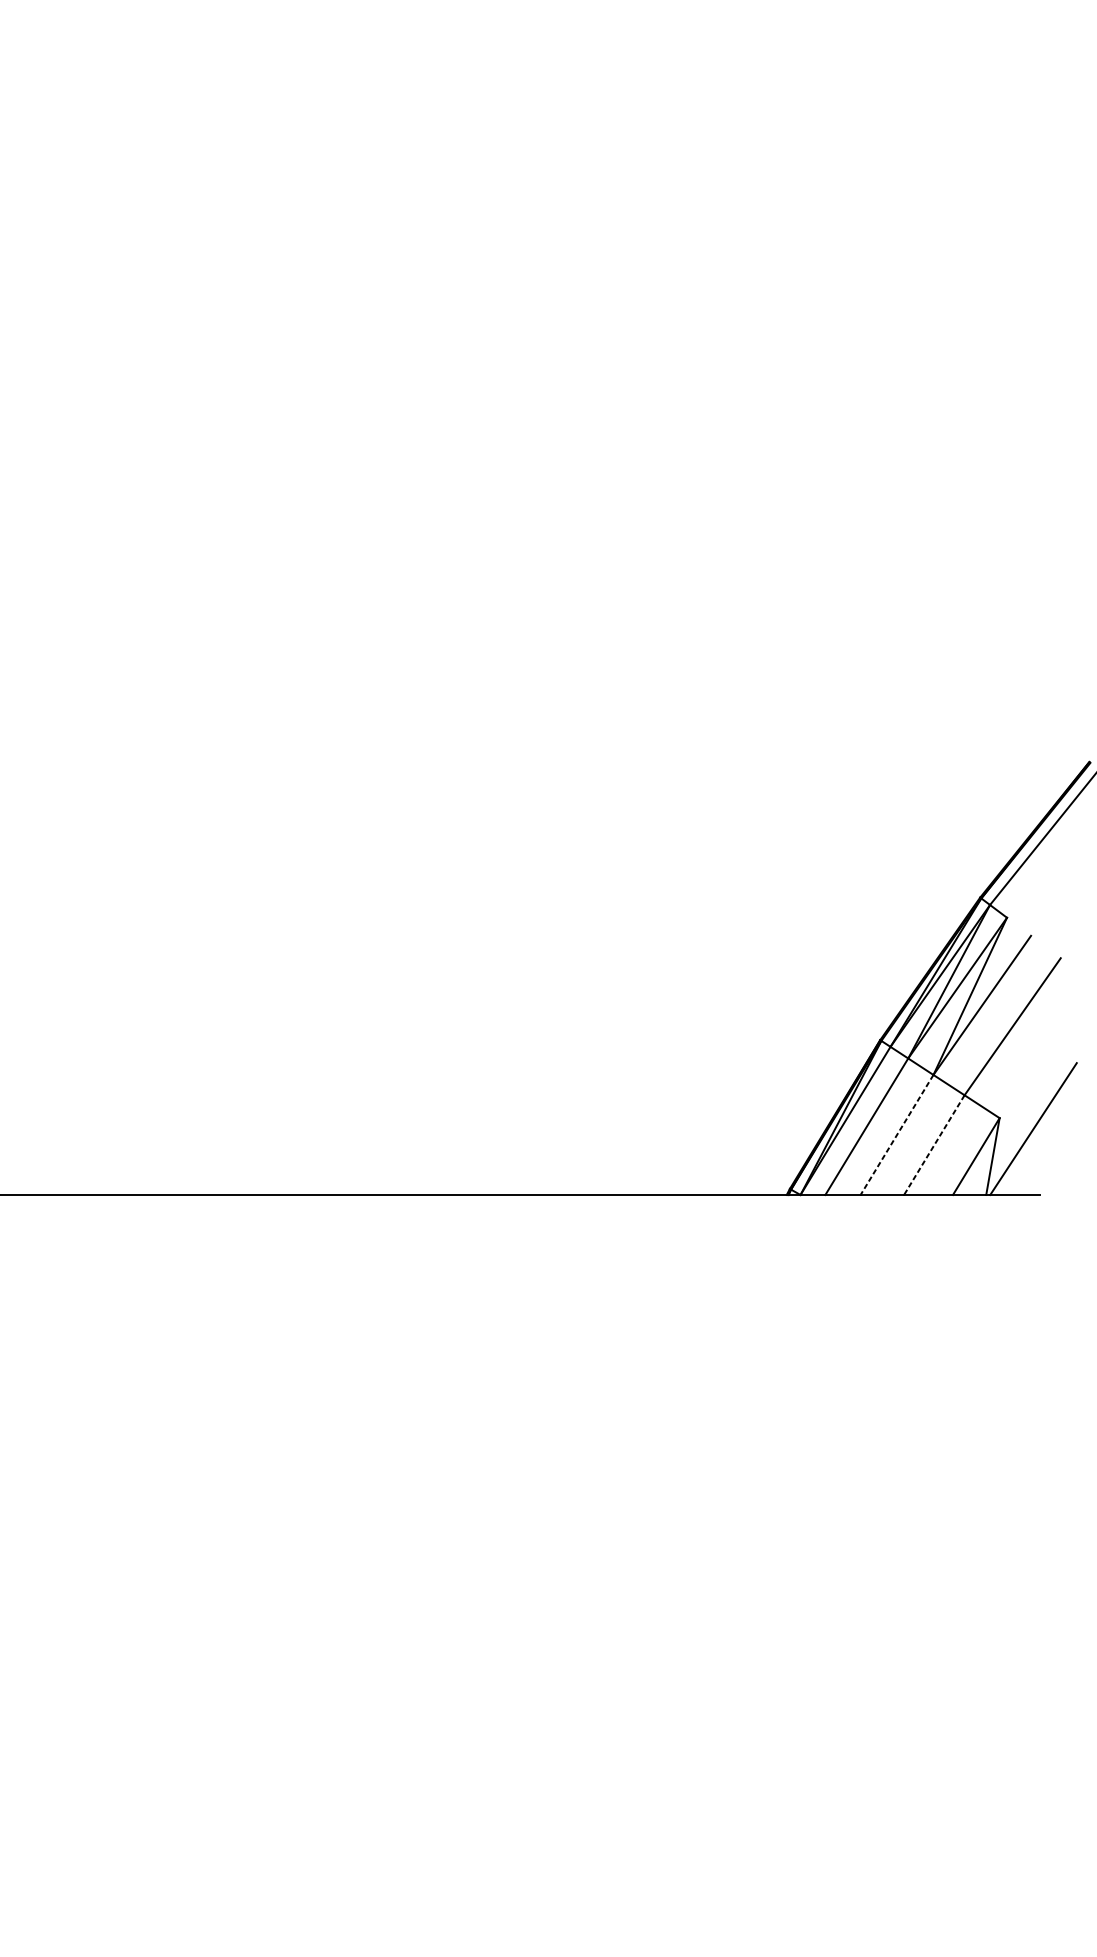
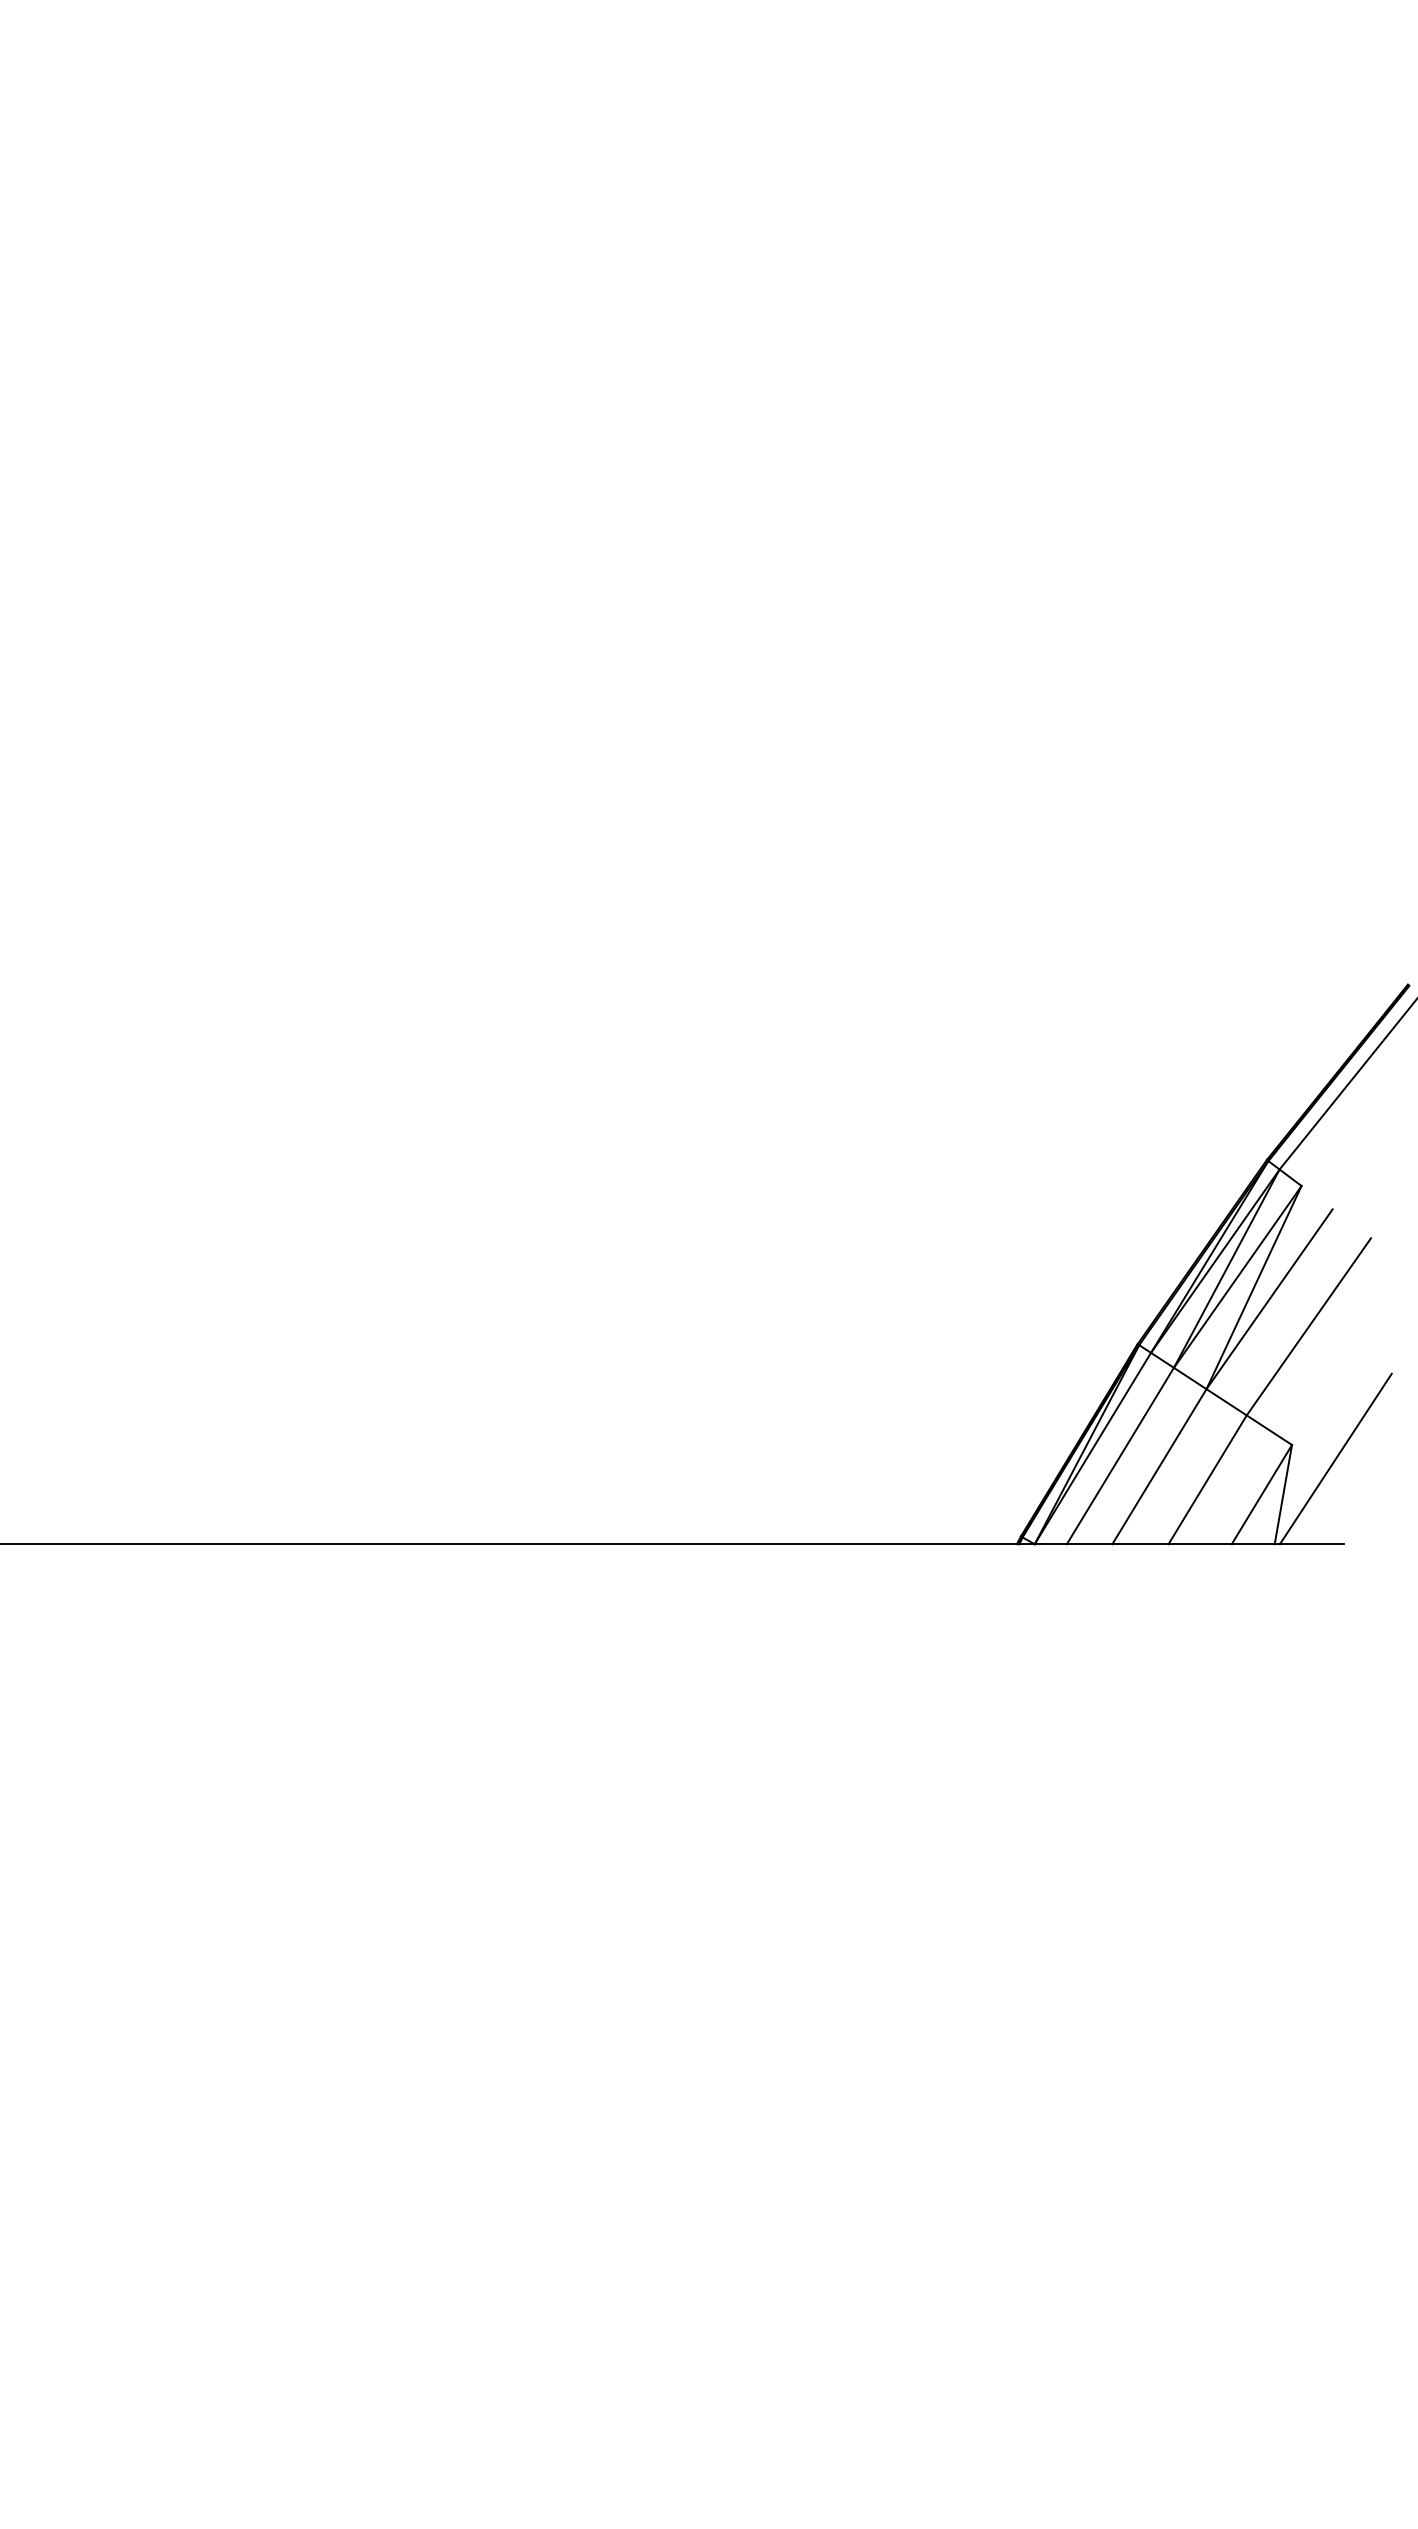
line: (897, 1134) -> (1159, 1466), dashed -> solid
line: (934, 1145) -> (1207, 1480), dashed -> solid

